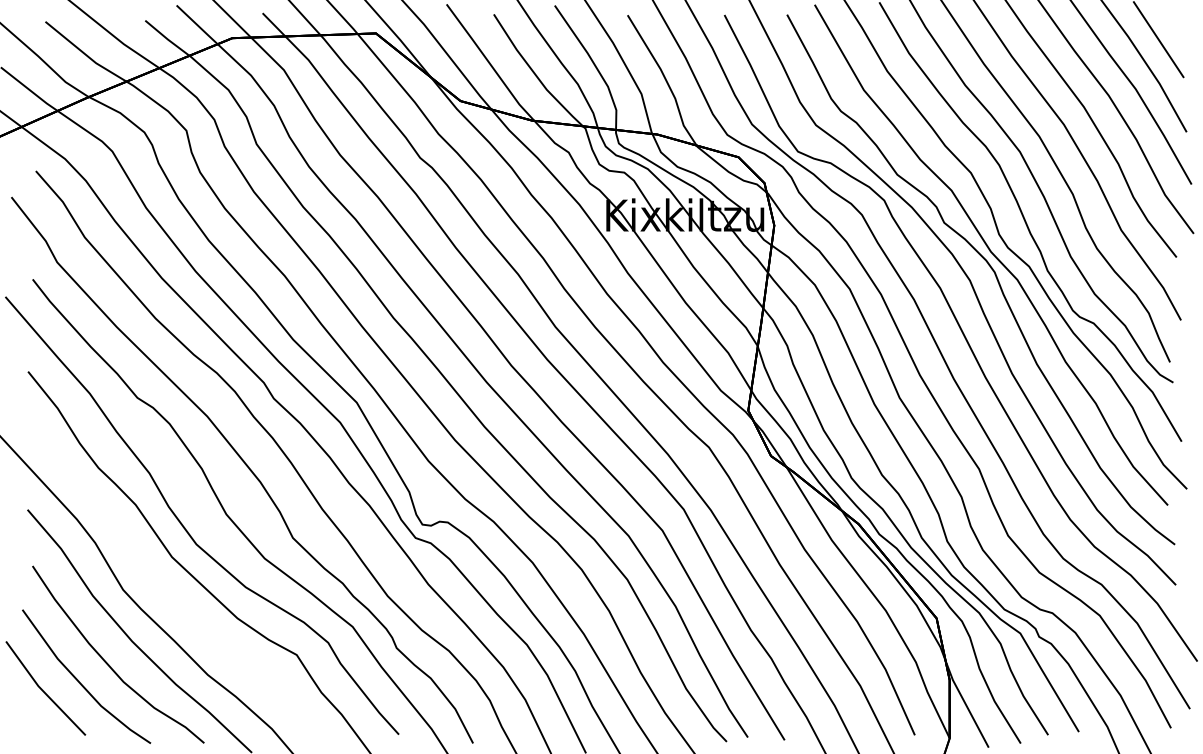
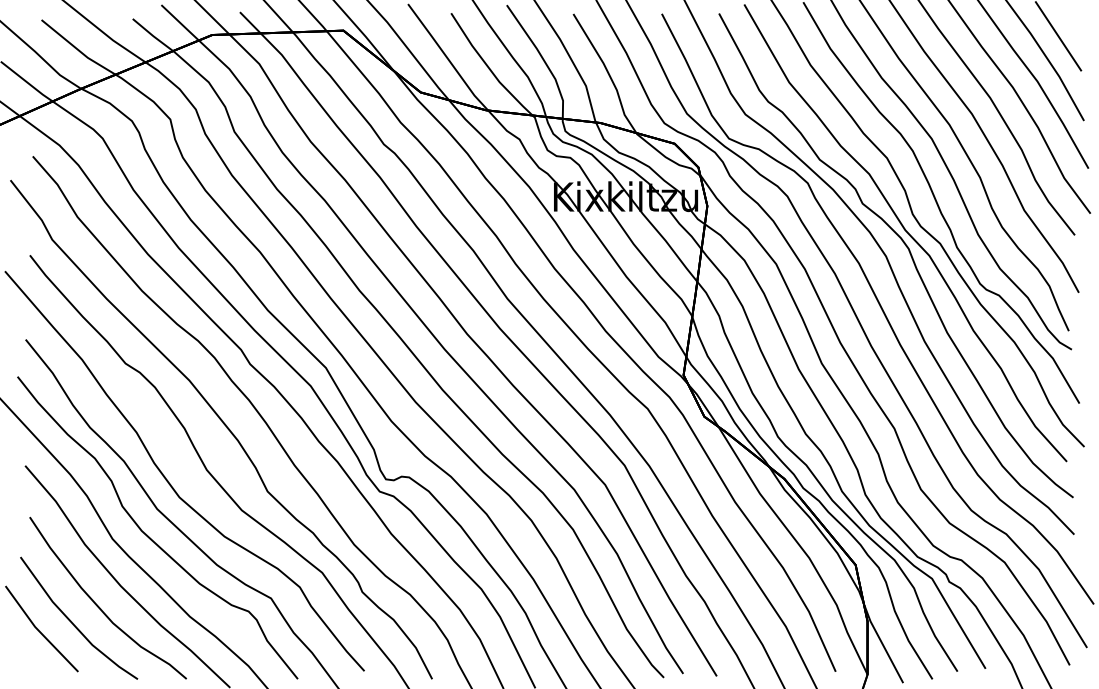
part: (162, 586) -> (148, 535), added

